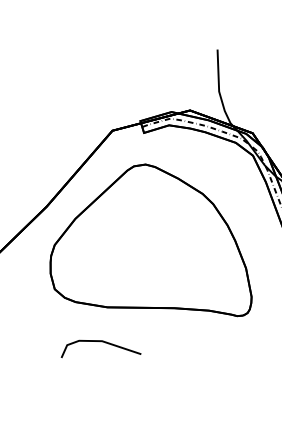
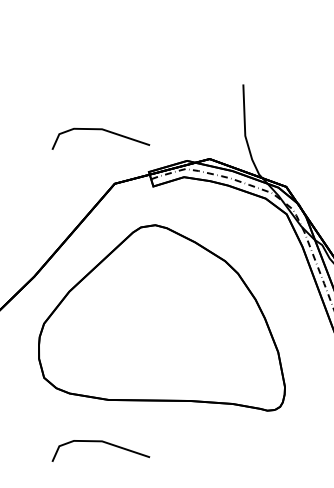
line: (100, 87) -> (100, 130), added

